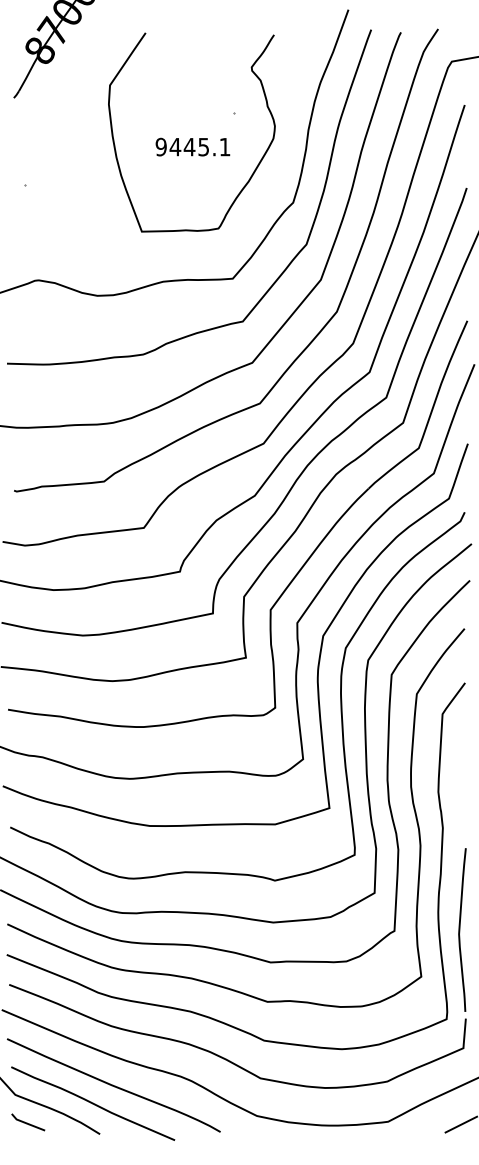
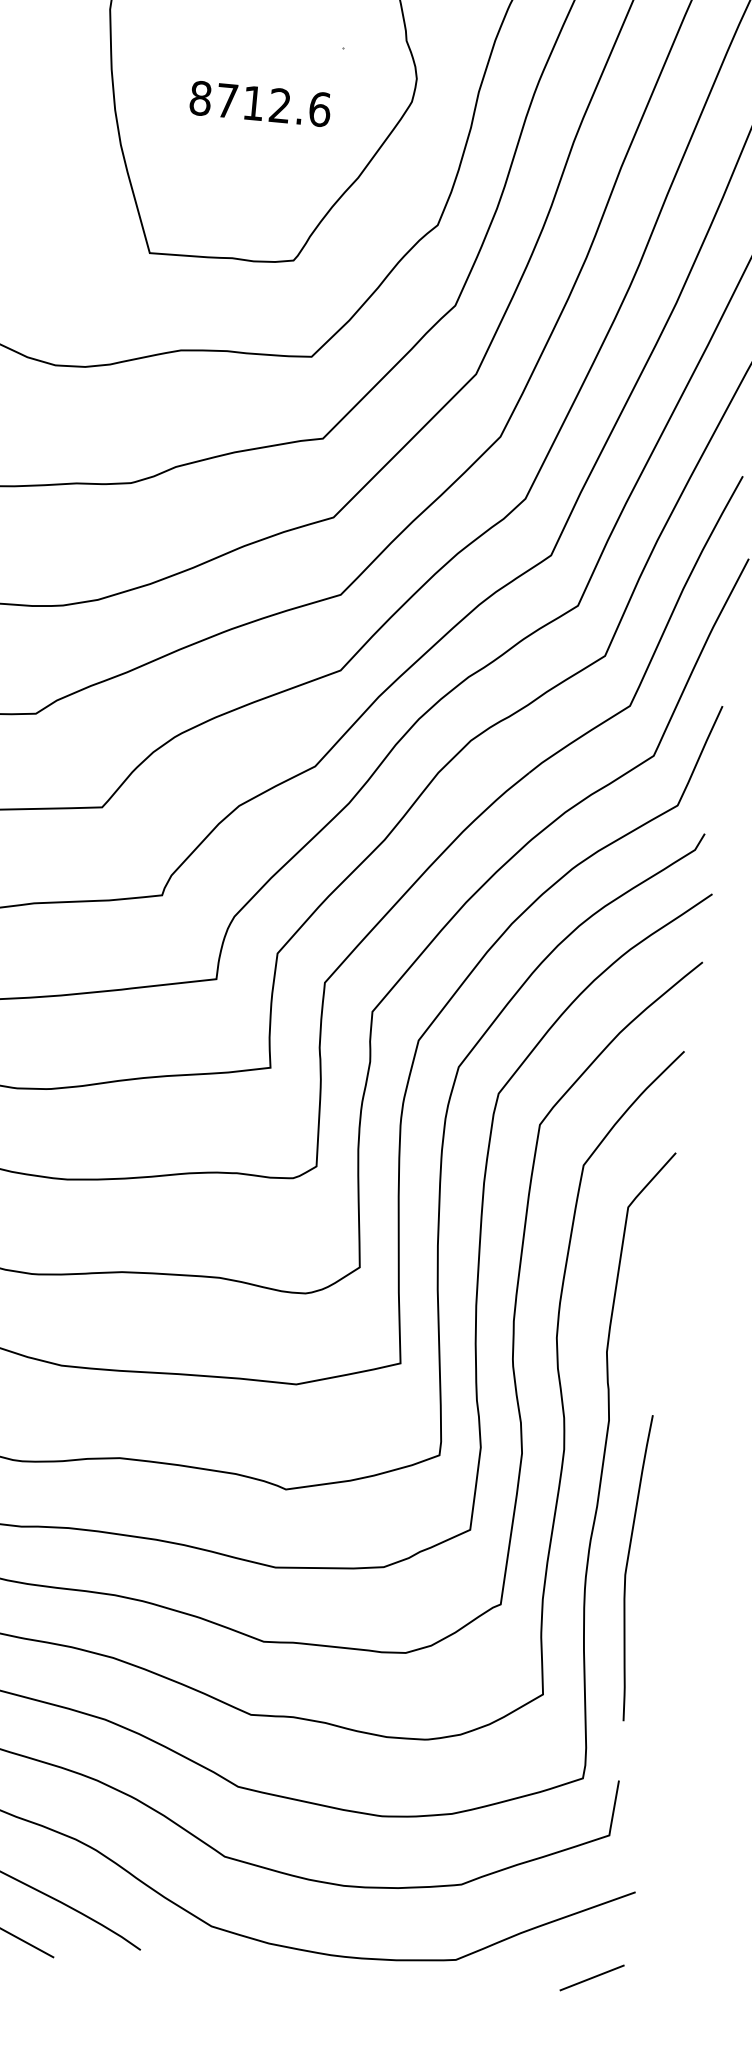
text: (192, 146) -> (259, 102), 9445.1 -> 8712.6
curve: (460, 929) -> (628, 1566), moved

